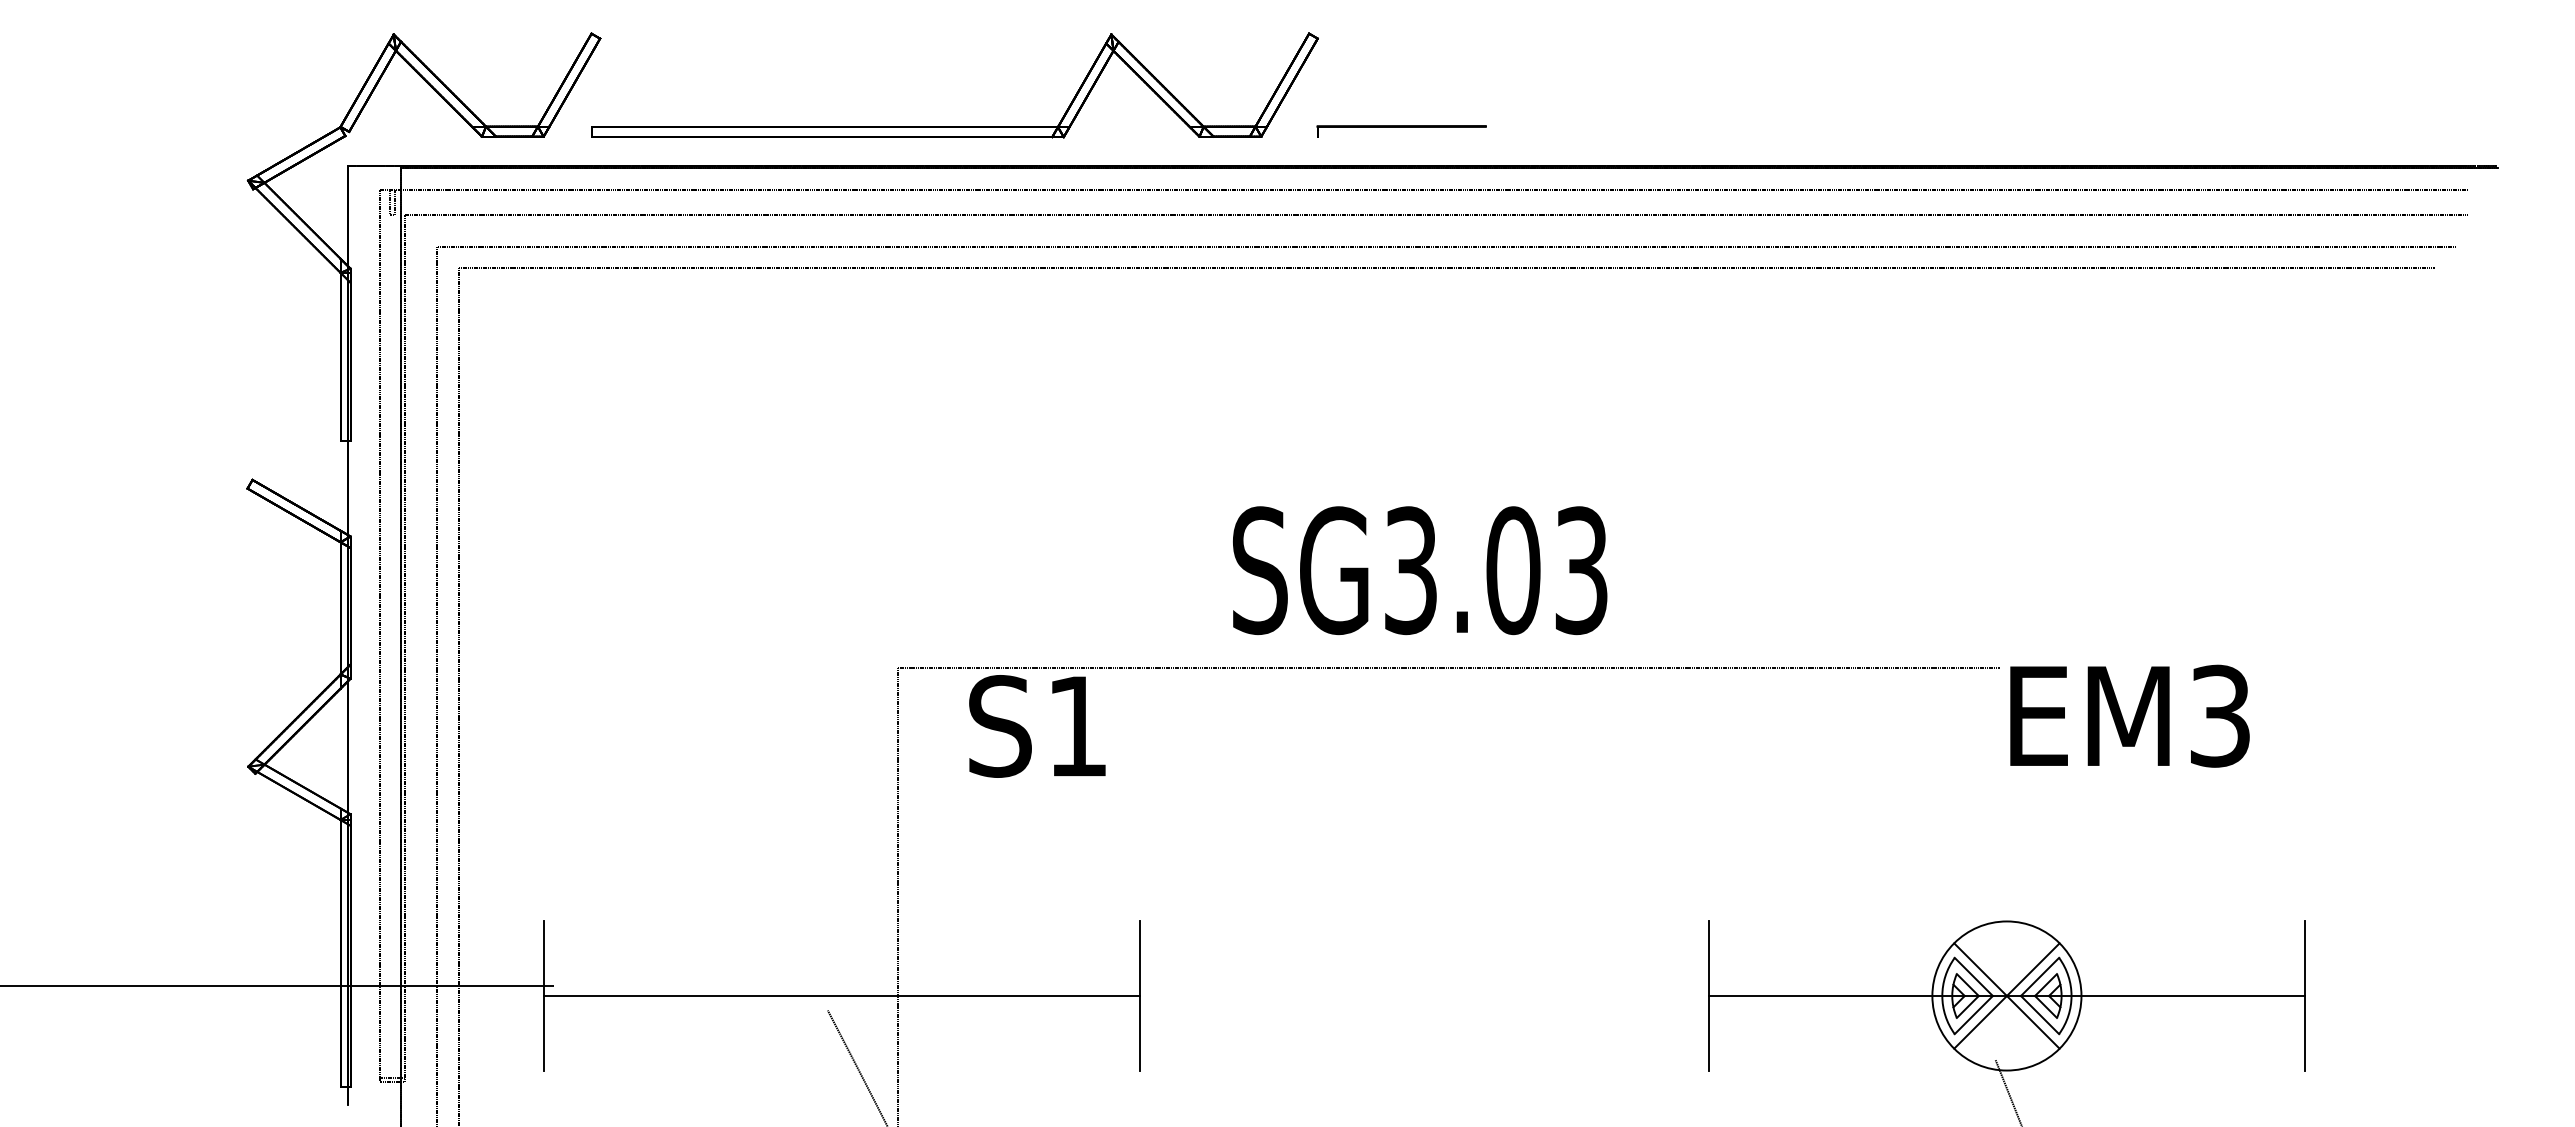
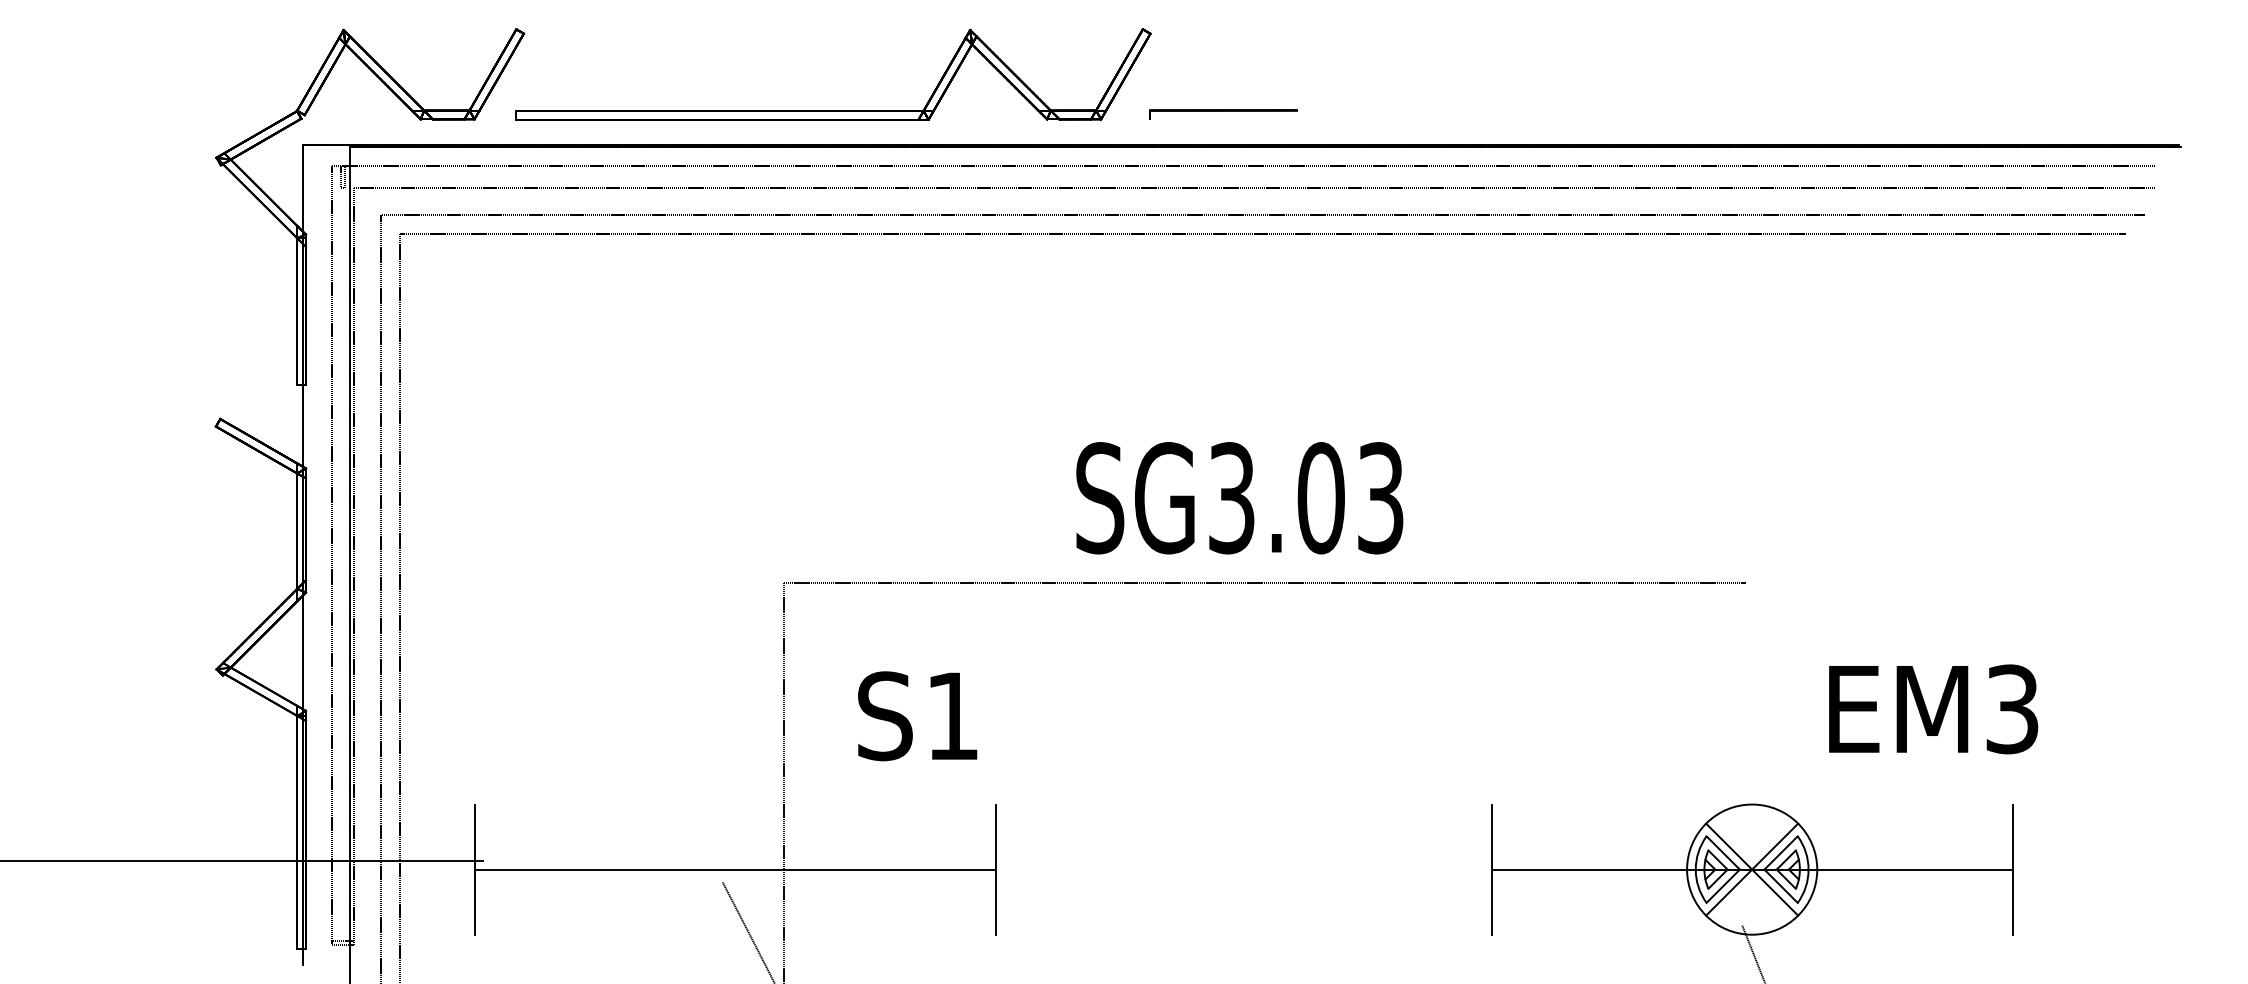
text: (2129, 716) -> (1933, 709), moved
text: (1037, 726) -> (917, 716), moved

